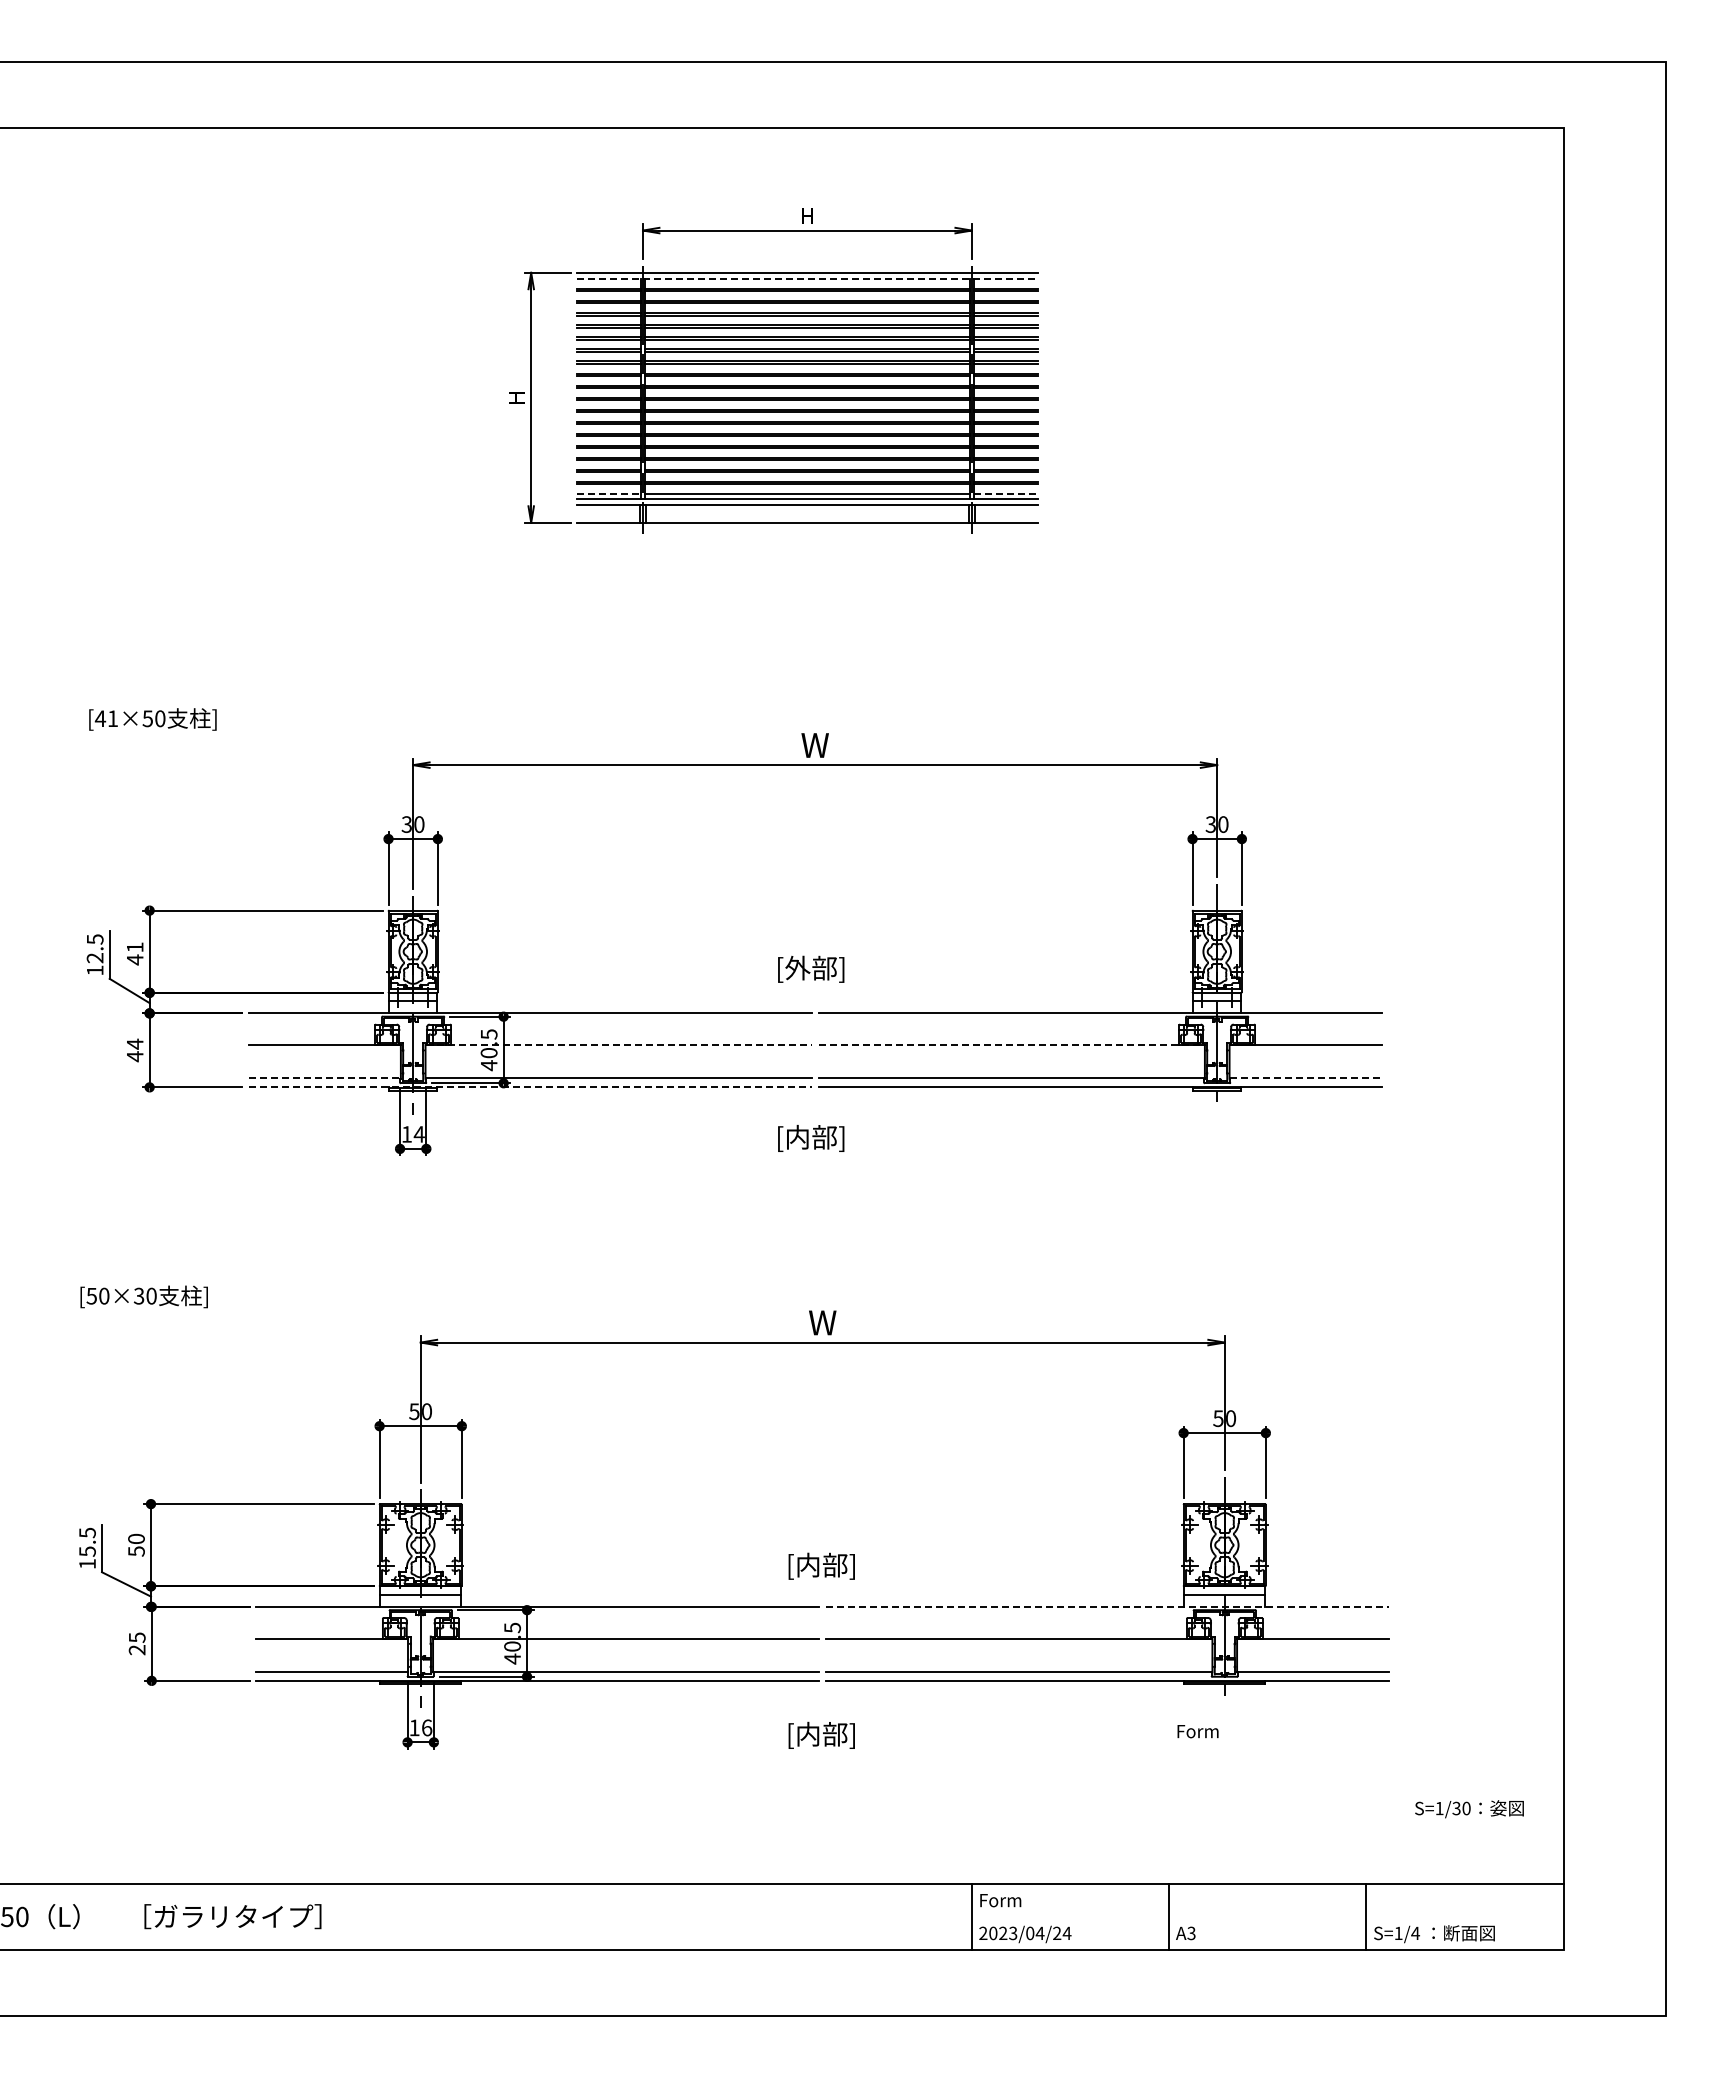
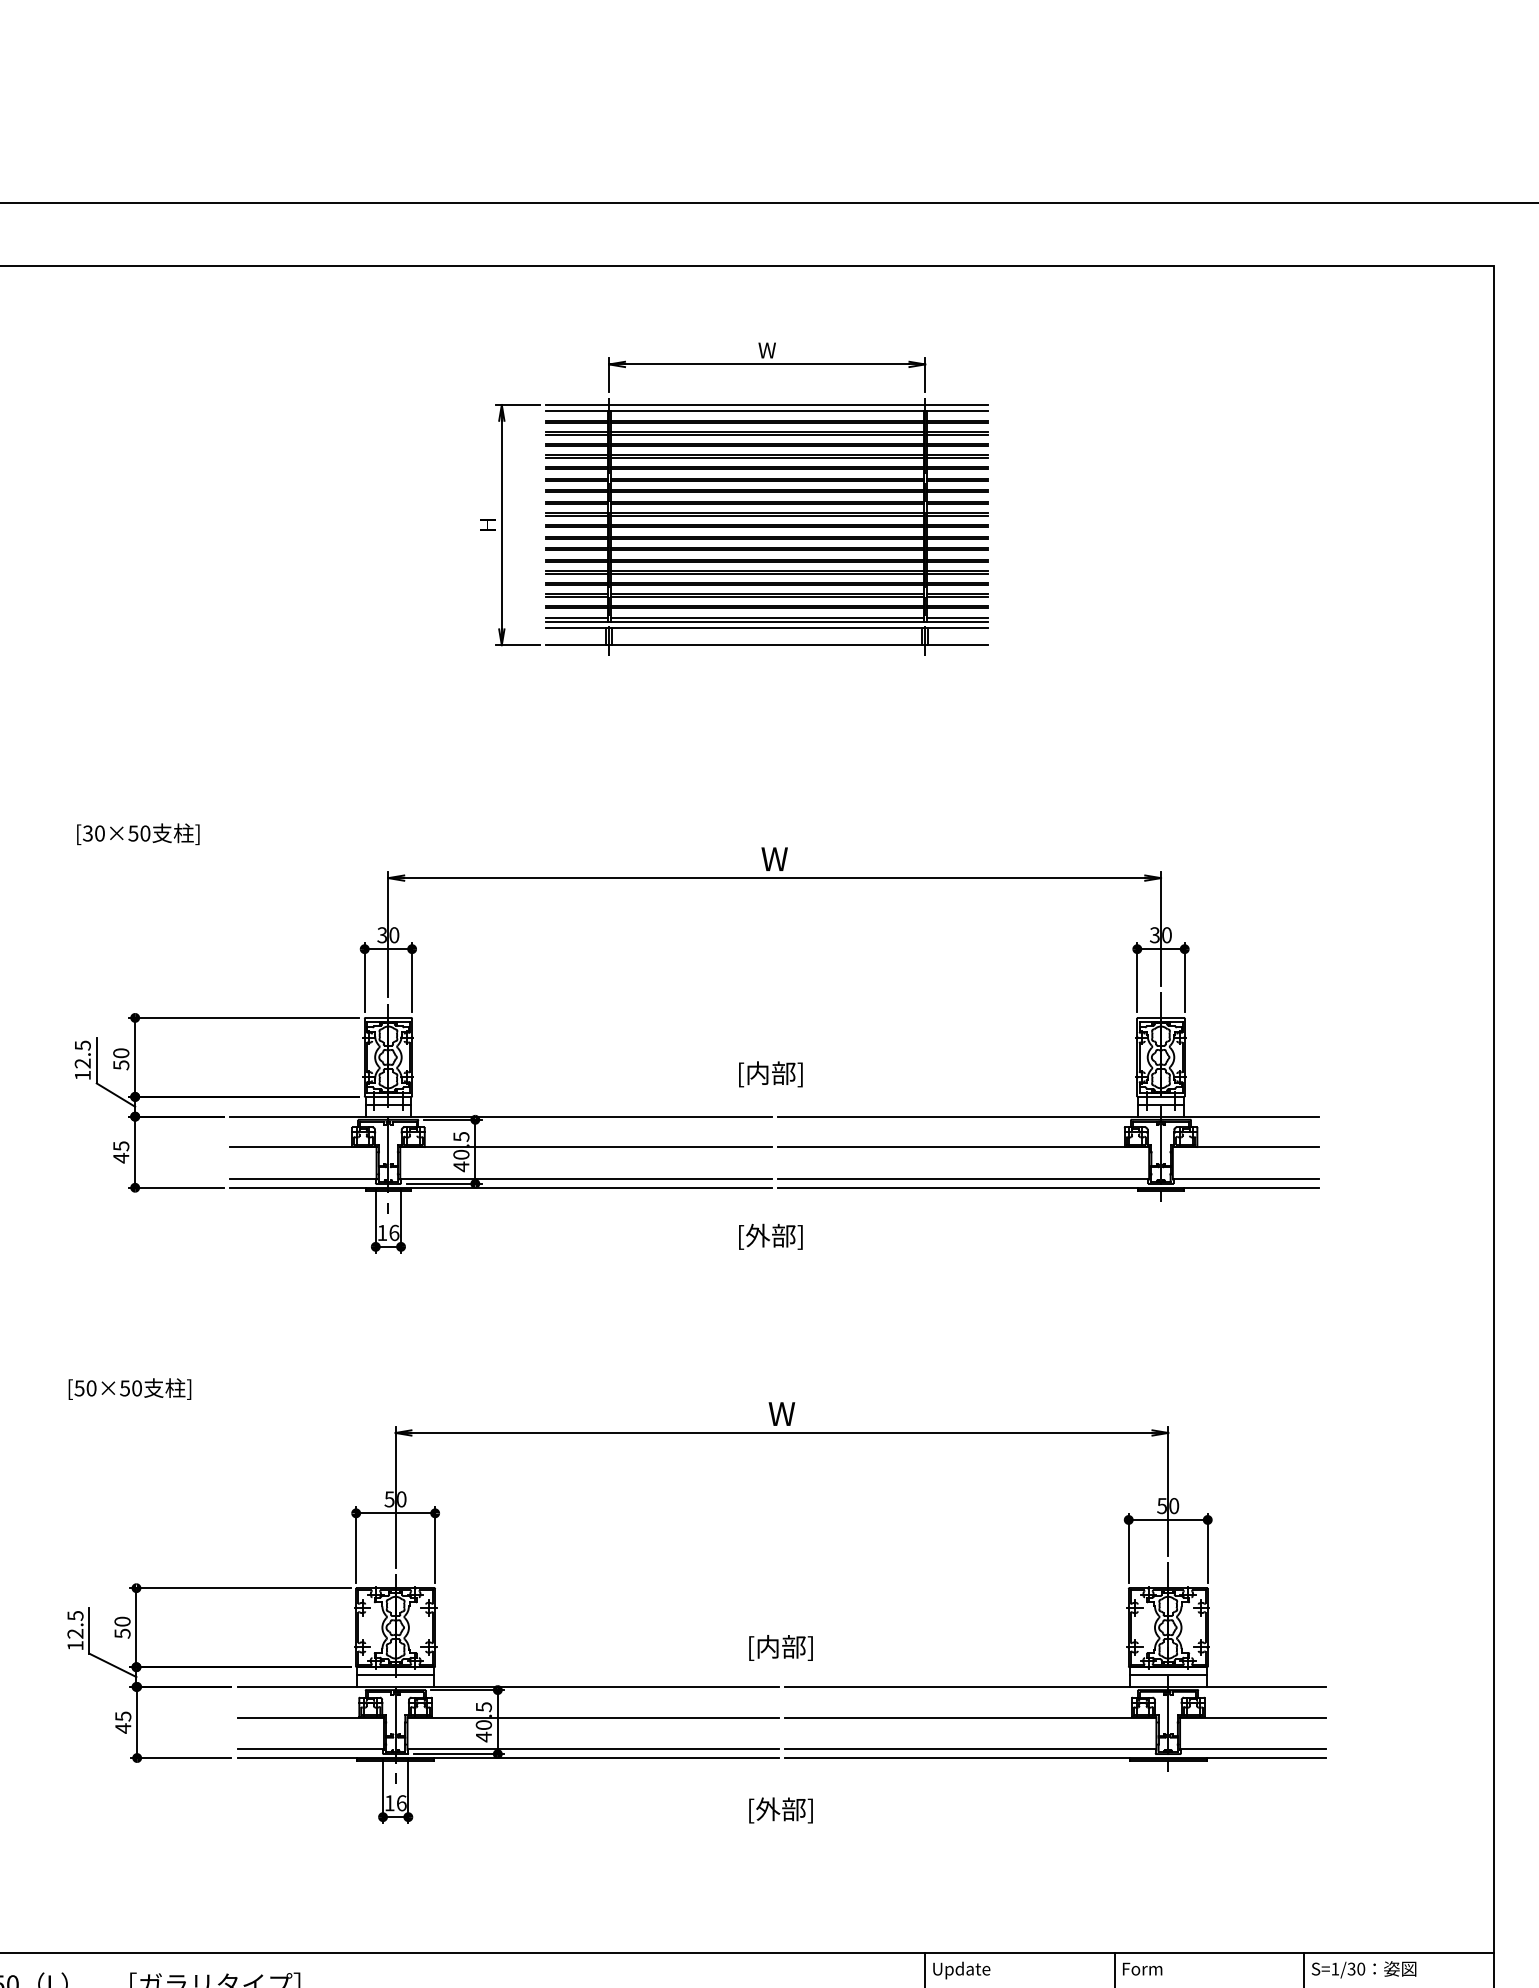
text: (807, 215) -> (767, 349), H -> W
line: (807, 279) -> (767, 411), dashed -> solid
line: (609, 494) -> (577, 618), dashed -> solid
line: (1006, 494) -> (958, 618), dashed -> solid
text: (106, 718) -> (93, 833), [41×50 -> [30×50
text: (134, 953) -> (120, 1059), 41 -> 50
text: (797, 967) -> (757, 1072), [外部] -> [内部]
text: (135, 1043) -> (121, 1145), 44 -> 45
line: (619, 1045) -> (586, 1147), dashed -> solid
line: (1012, 1045) -> (964, 1147), dashed -> solid
line: (325, 1078) -> (304, 1179), dashed -> solid
line: (1306, 1078) -> (1246, 1179), dashed -> solid
line: (530, 1087) -> (501, 1187), dashed -> solid
text: (418, 1134) -> (393, 1233), 14 -> 16
text: (797, 1136) -> (757, 1234), [内部] -> [外部]
text: (139, 1295) -> (125, 1387), [50×30 -> [50×50
text: (87, 1551) -> (75, 1633), 15.5 -> 12.5
line: (1107, 1606) -> (1055, 1686), dashed -> solid
text: (136, 1649) -> (122, 1727), 25 -> 45
text: (1197, 1731) -> (1142, 1969), moved
text: (808, 1733) -> (768, 1808), [内部] -> [外部]
text: (1469, 1809) -> (1364, 1970), moved
text: (1009, 1901) -> (961, 1970), Form -> Update

